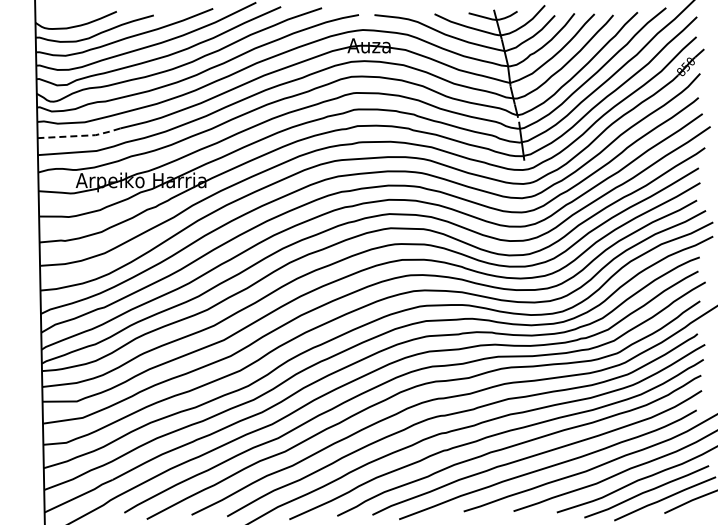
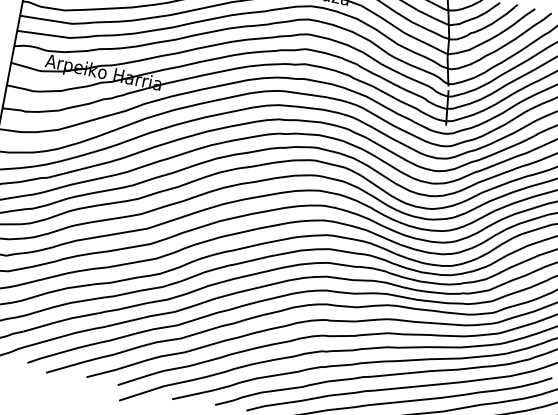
line: (80, 135) -> (58, 21), dashed -> solid

